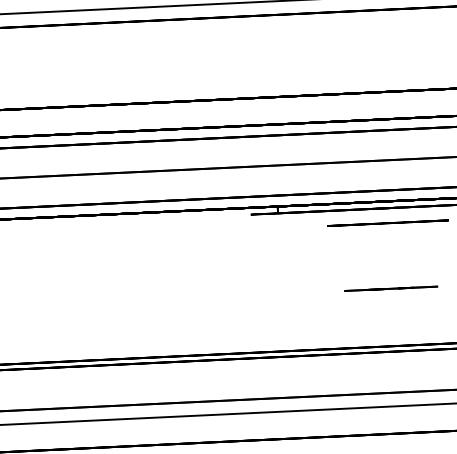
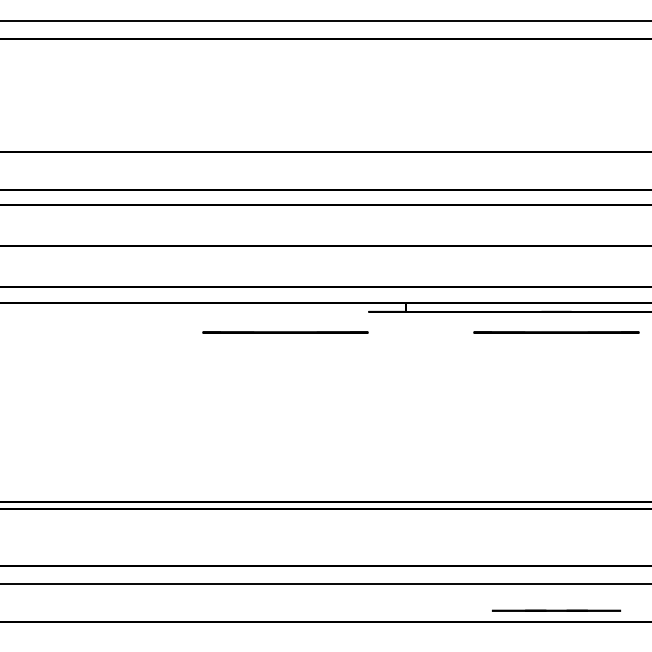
line: (191, 232) -> (285, 332), added
line: (391, 288) -> (556, 610), moved

